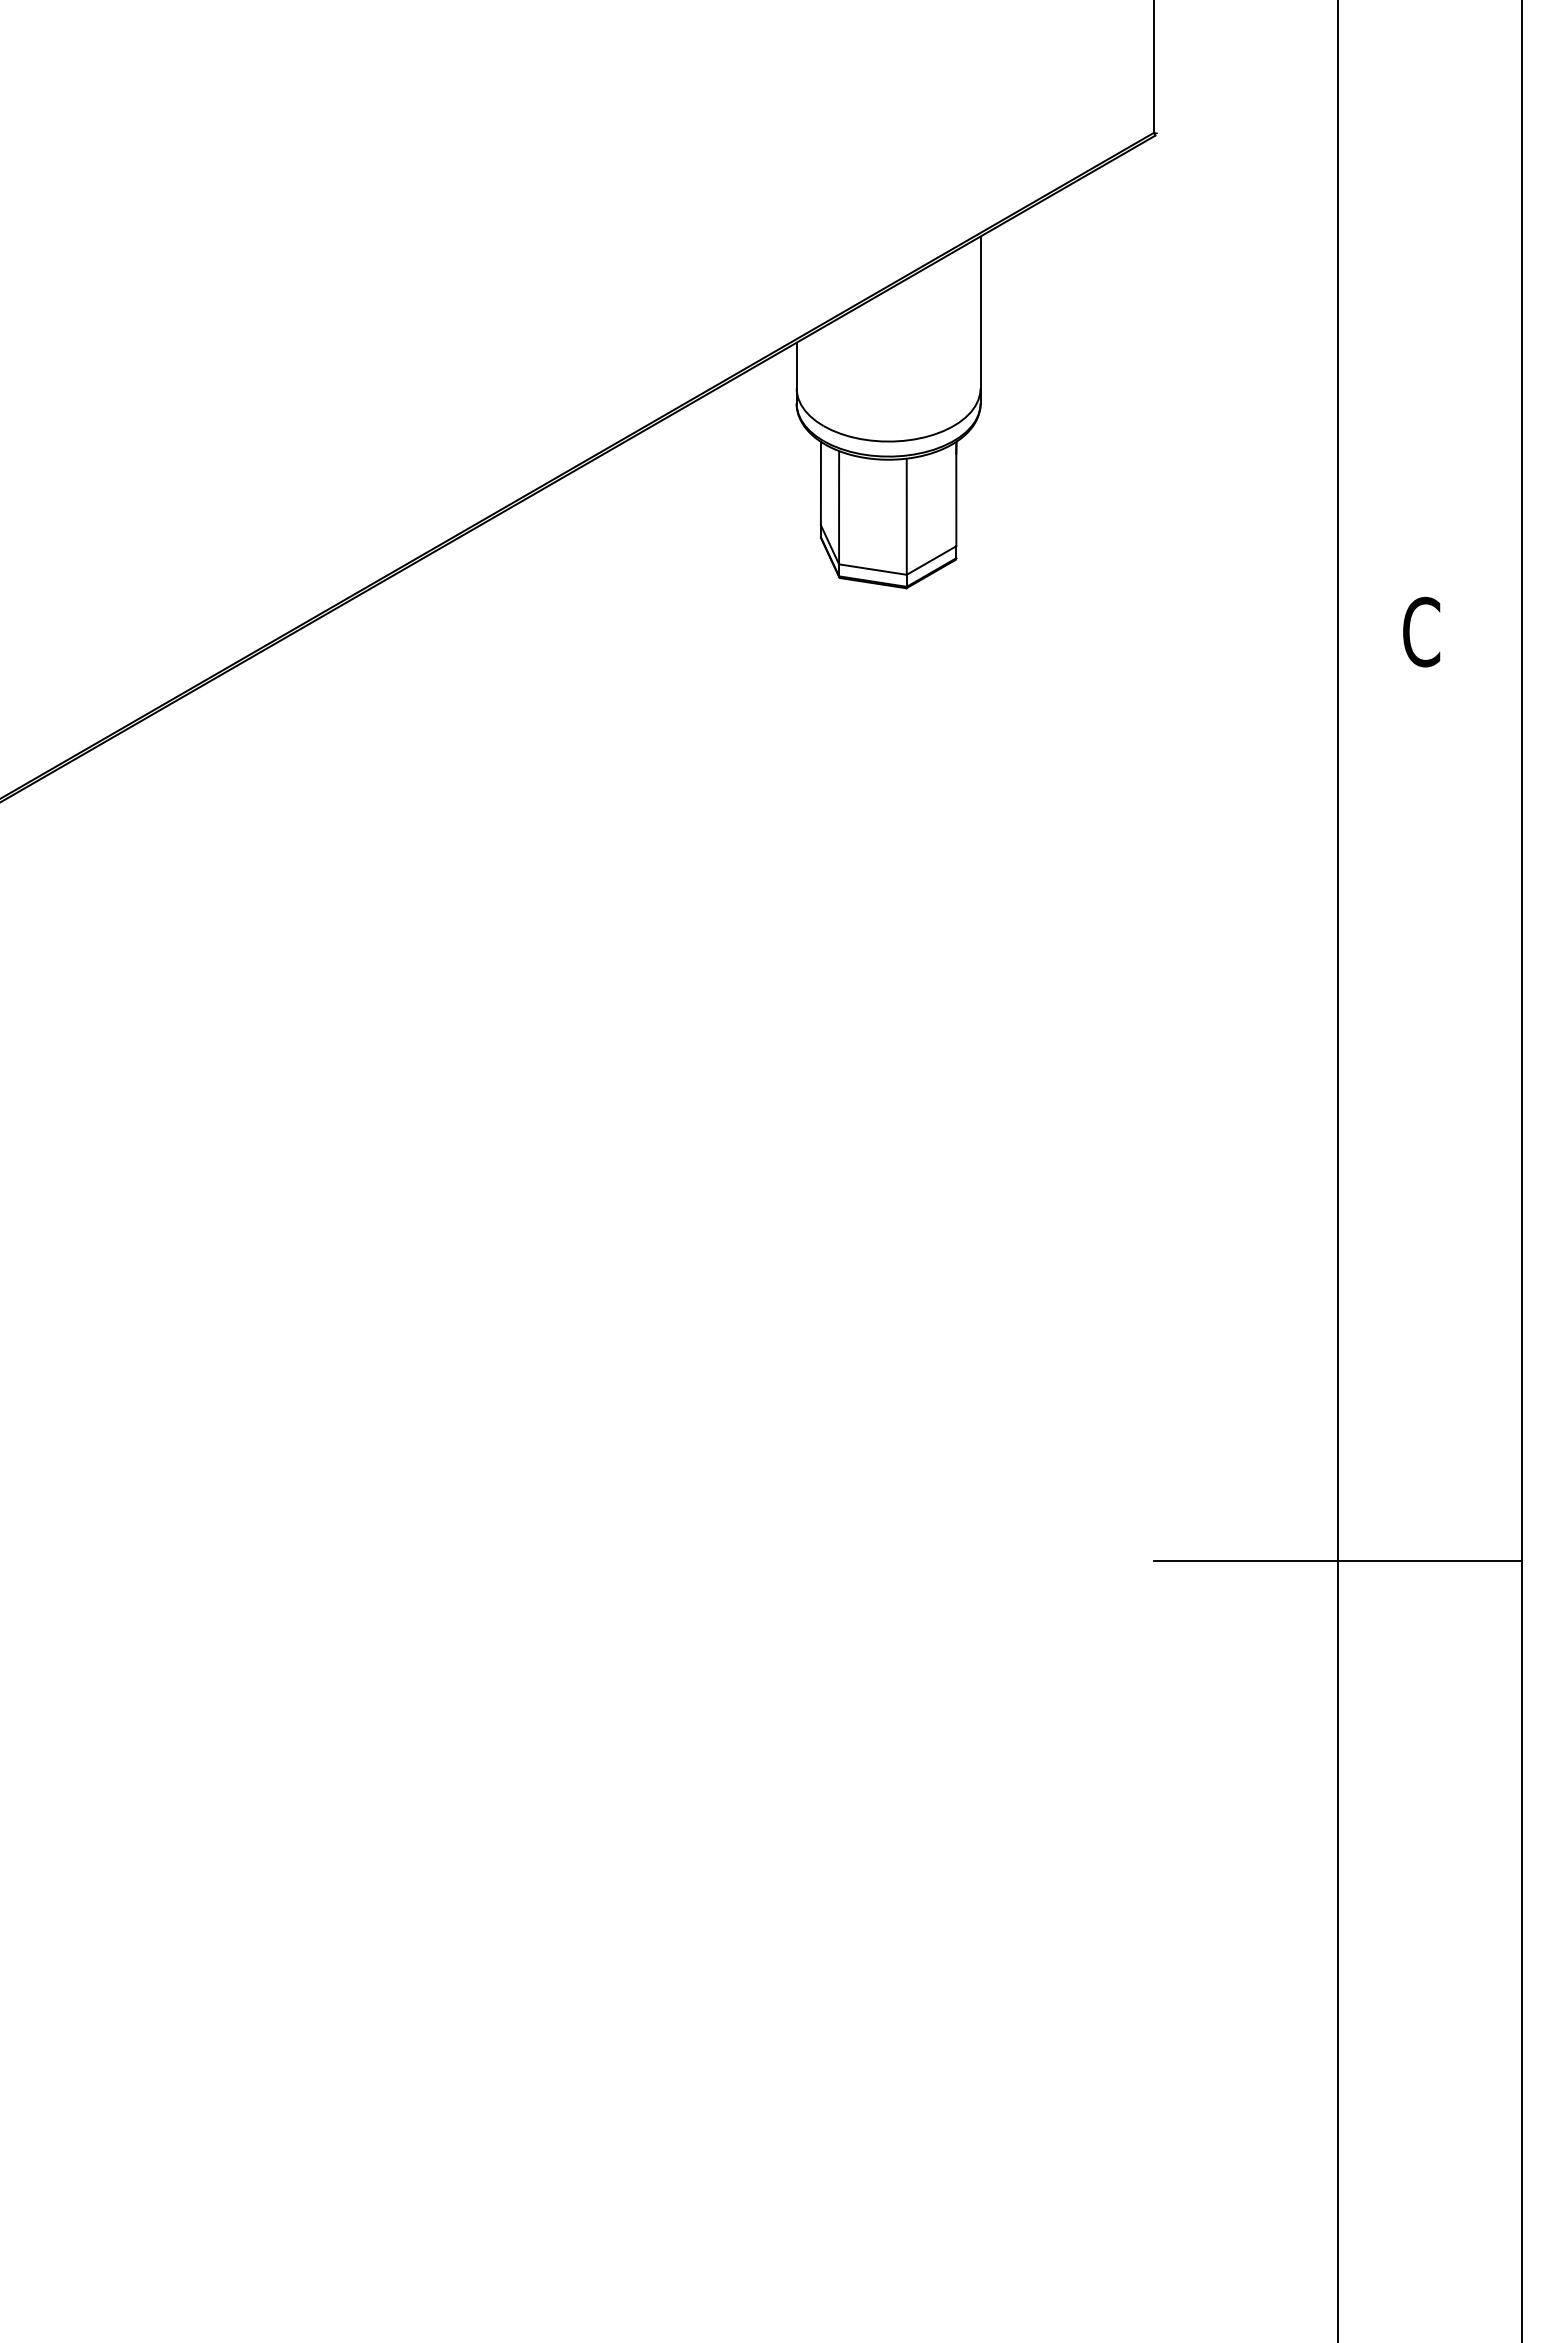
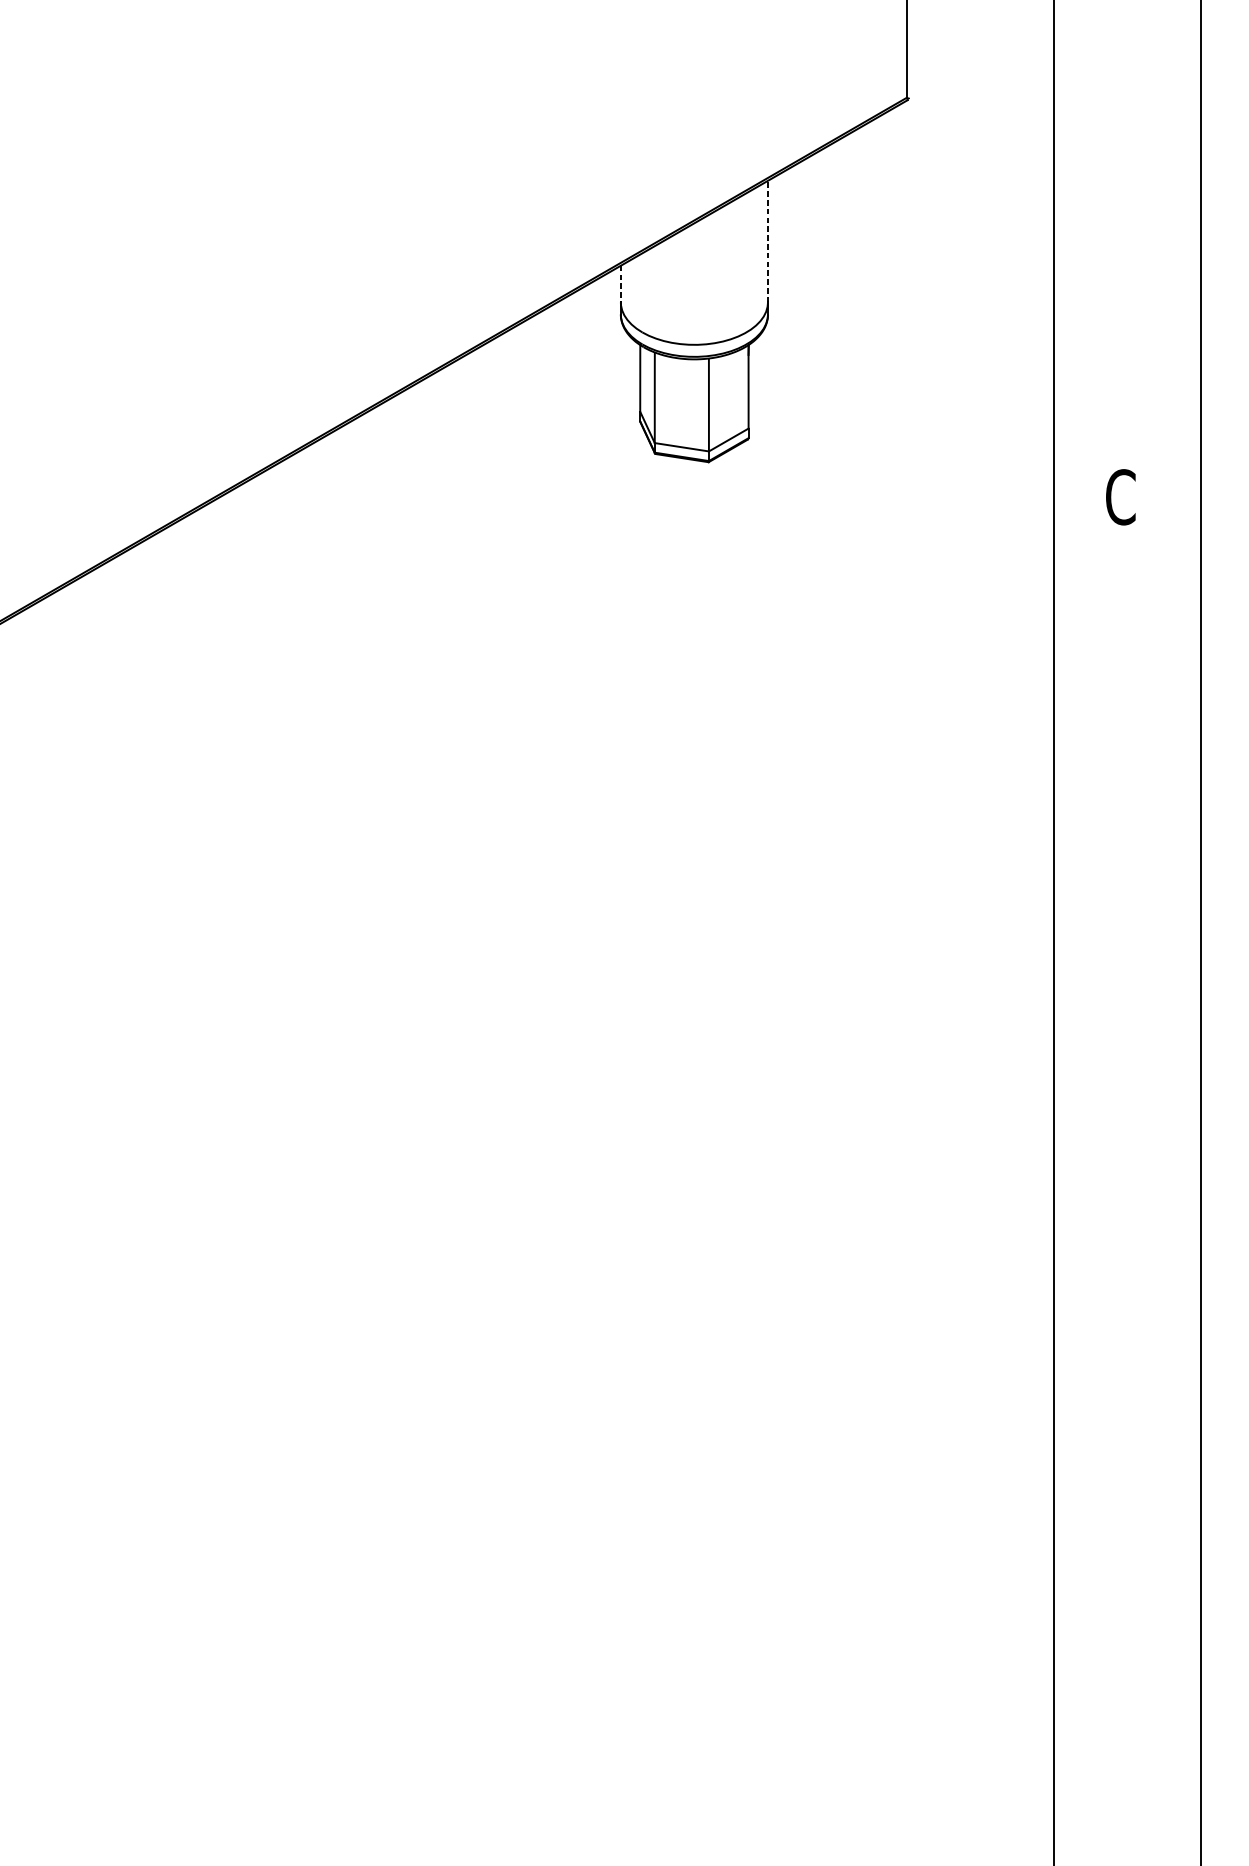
line: (980, 312) -> (767, 241), solid -> dashed
line: (796, 365) -> (620, 283), solid -> dashed
line: (1338, 1560) -> (1054, 1239), removed

